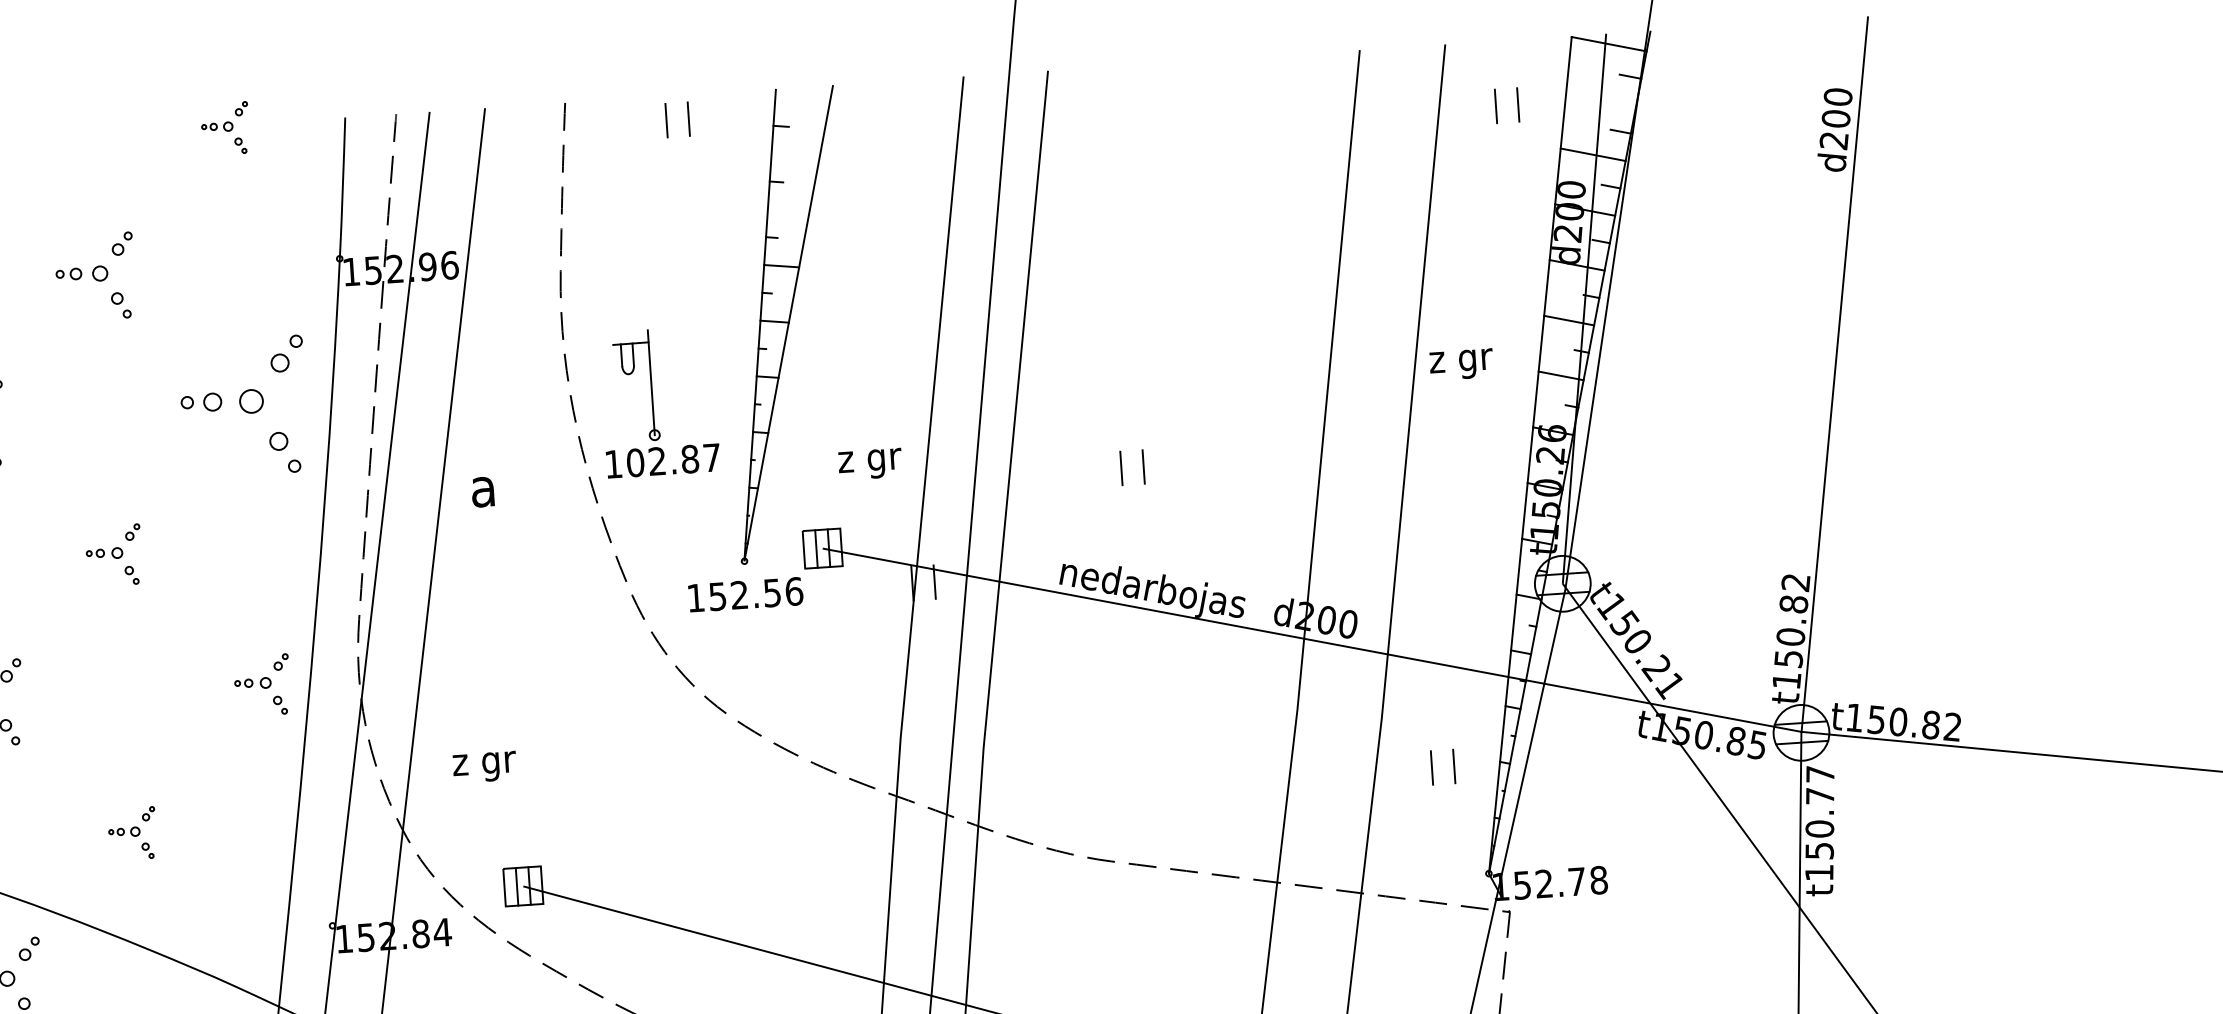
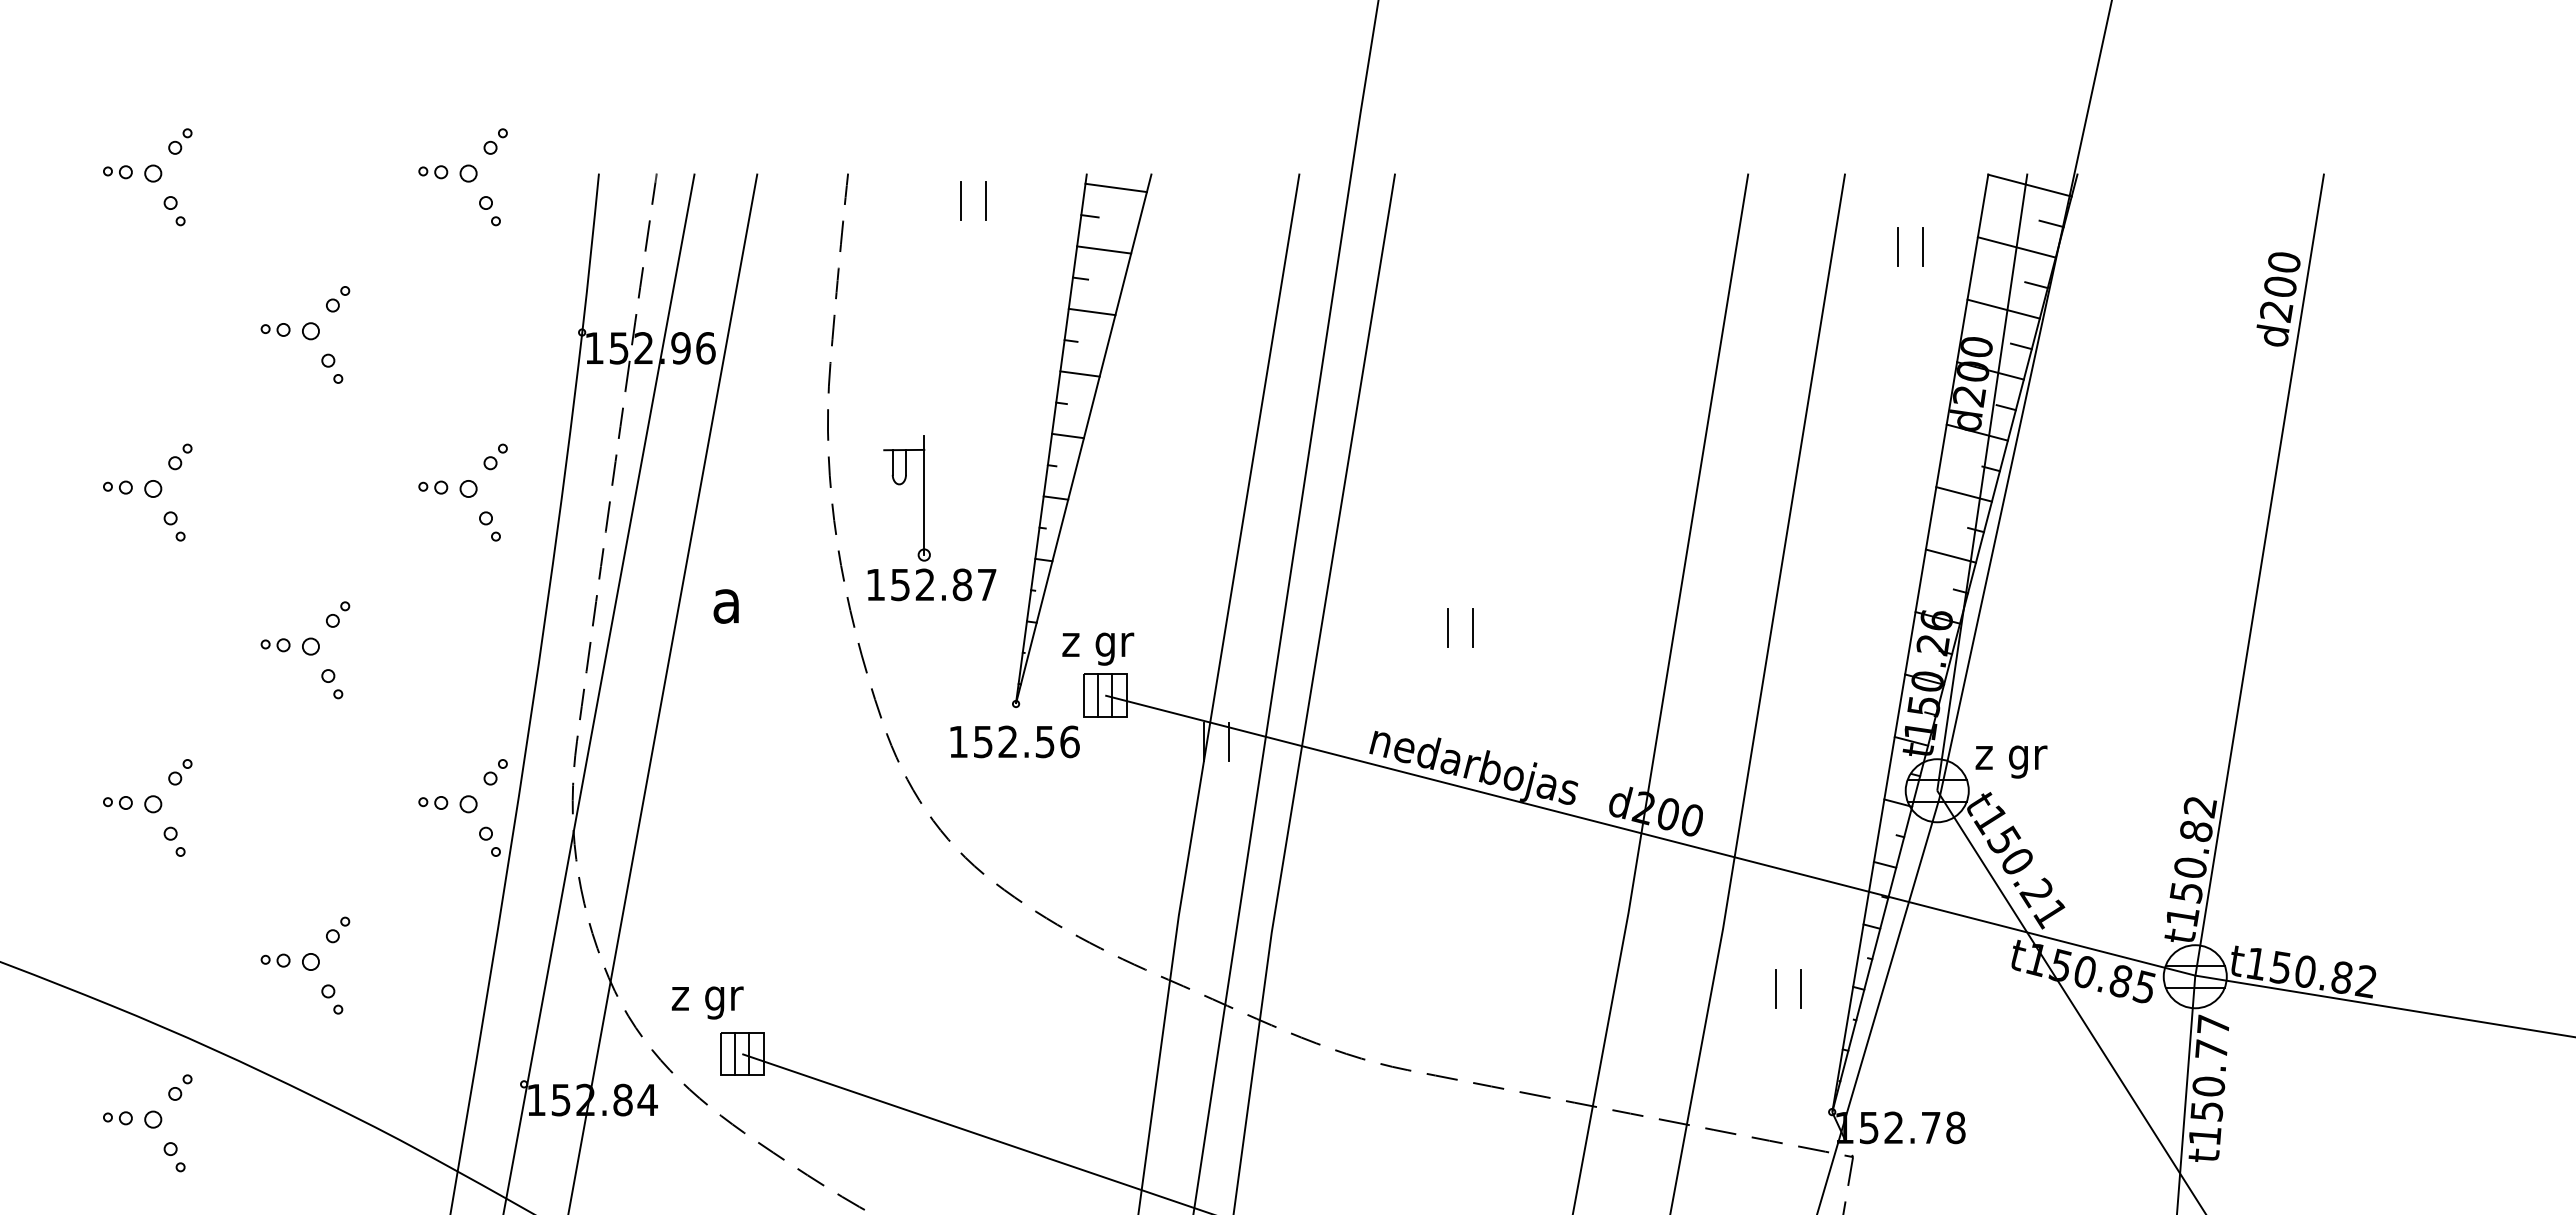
line: (802, 99) -> (1115, 187), added
line: (1600, 99) -> (2016, 247), added
part: (225, 128) -> (462, 177), size x1.67
line: (795, 154) -> (1104, 249), added
line: (788, 210) -> (1091, 311), added
text: (1461, 364) -> (2011, 761), moved
part: (243, 407) -> (462, 492), size x0.62
text: (635, 462) -> (900, 584), 102.87 -> 152.87
text: (870, 463) -> (1098, 648), moved
part: (114, 555) -> (305, 650), size x1.43
part: (261, 685) -> (462, 807), size x1.43
text: (484, 766) -> (707, 1002), moved
part: (132, 833) -> (305, 965), size x1.67

